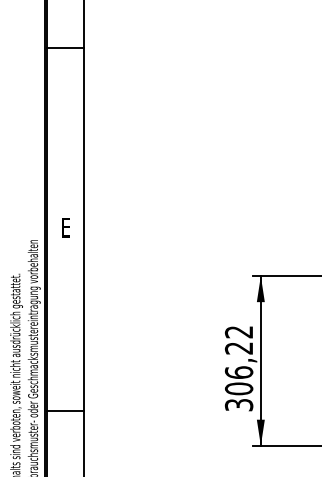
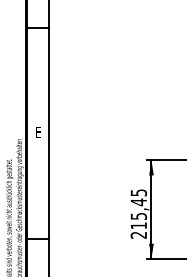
text: (238, 367) -> (138, 213), 306,22 -> 215,45

